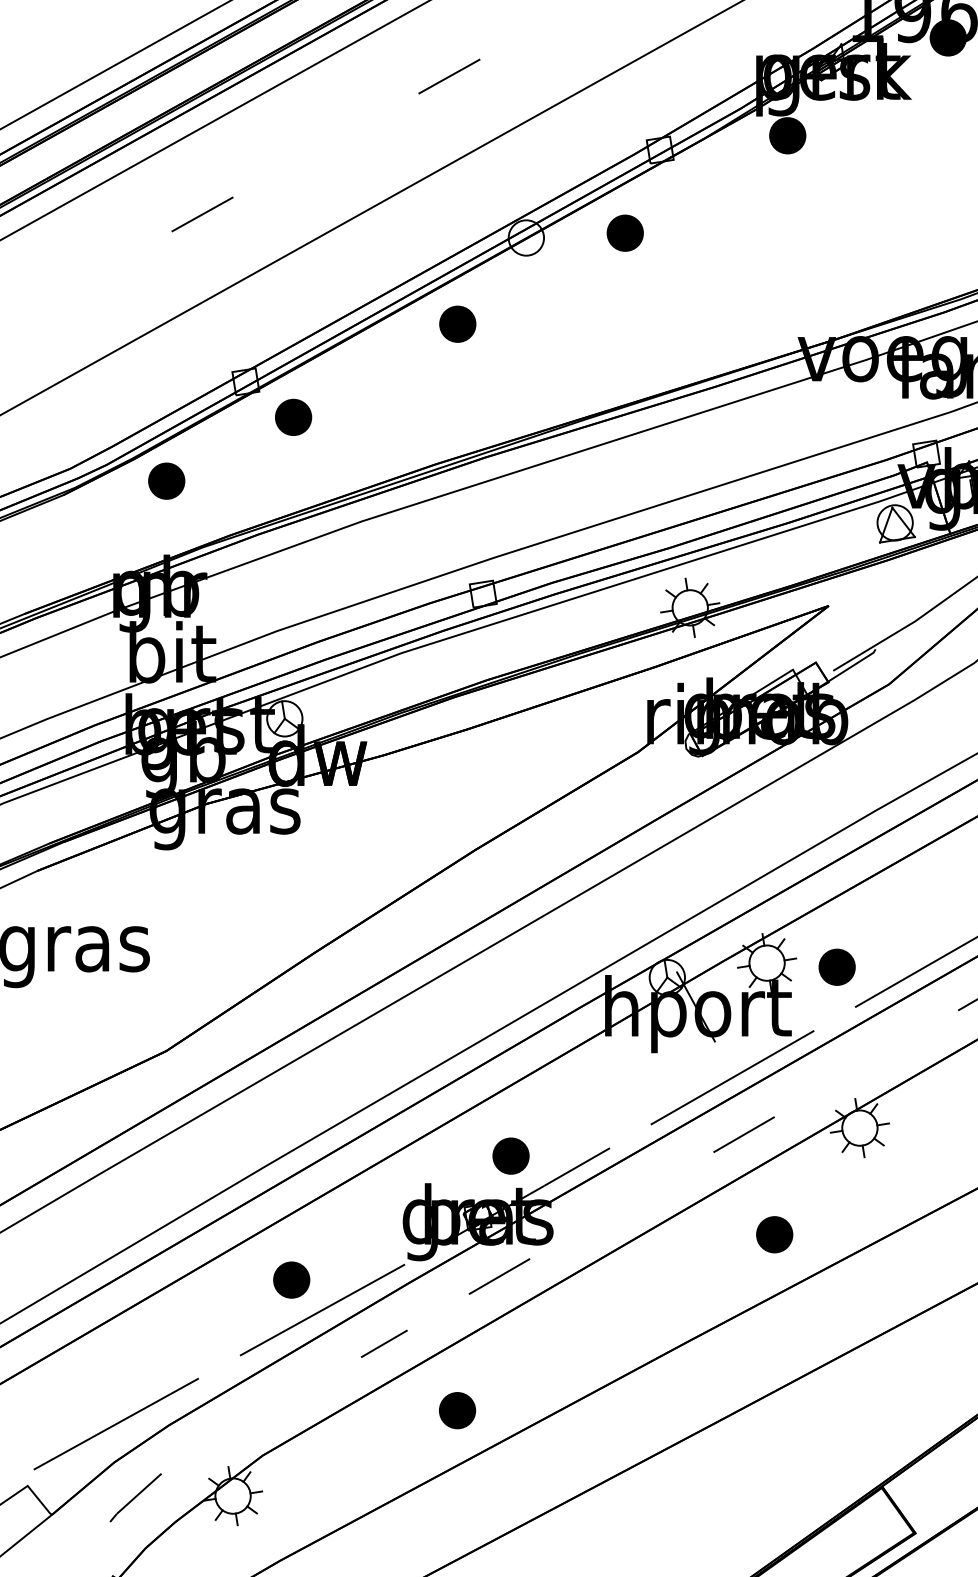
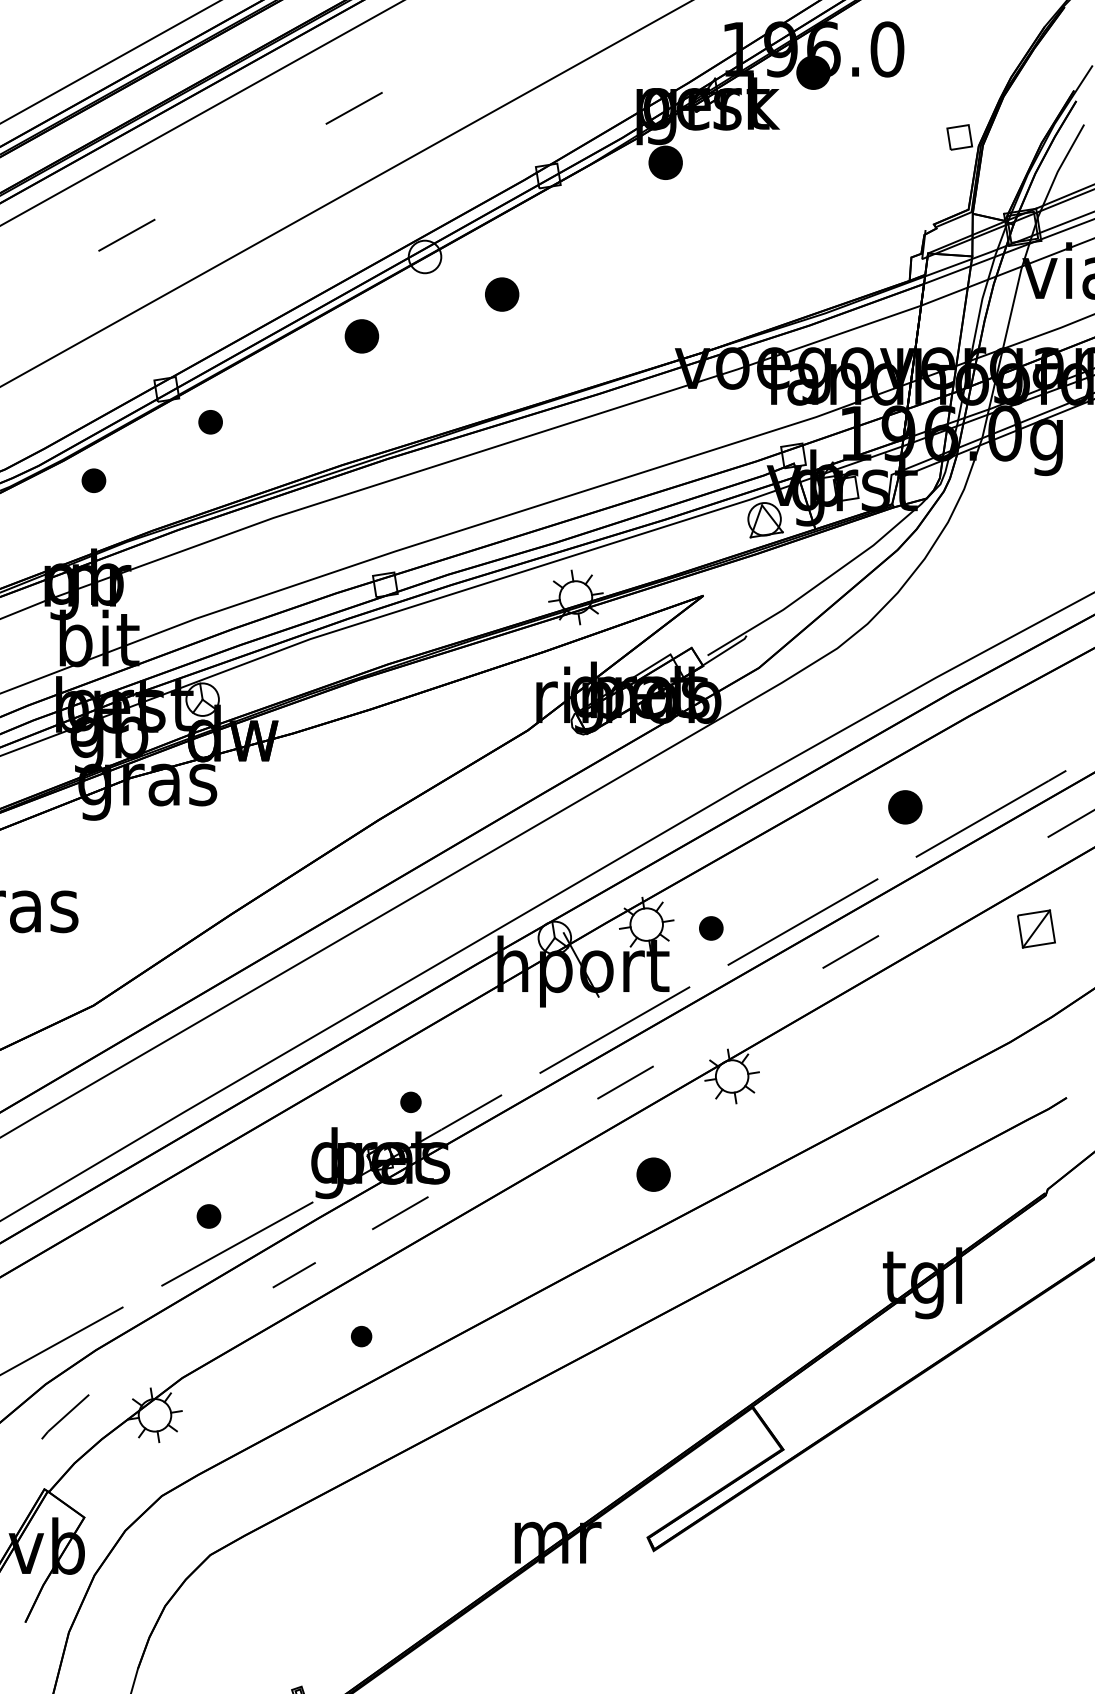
part: (625, 233) -> (502, 294), moved
part: (293, 417) -> (210, 422), size x0.7
part: (166, 480) -> (93, 480), size x0.7
part: (837, 967) -> (711, 928), size x0.7
part: (510, 1156) -> (410, 1102), size x0.6
part: (291, 1280) -> (208, 1216), size x0.7
part: (457, 1410) -> (361, 1336), size x0.6

